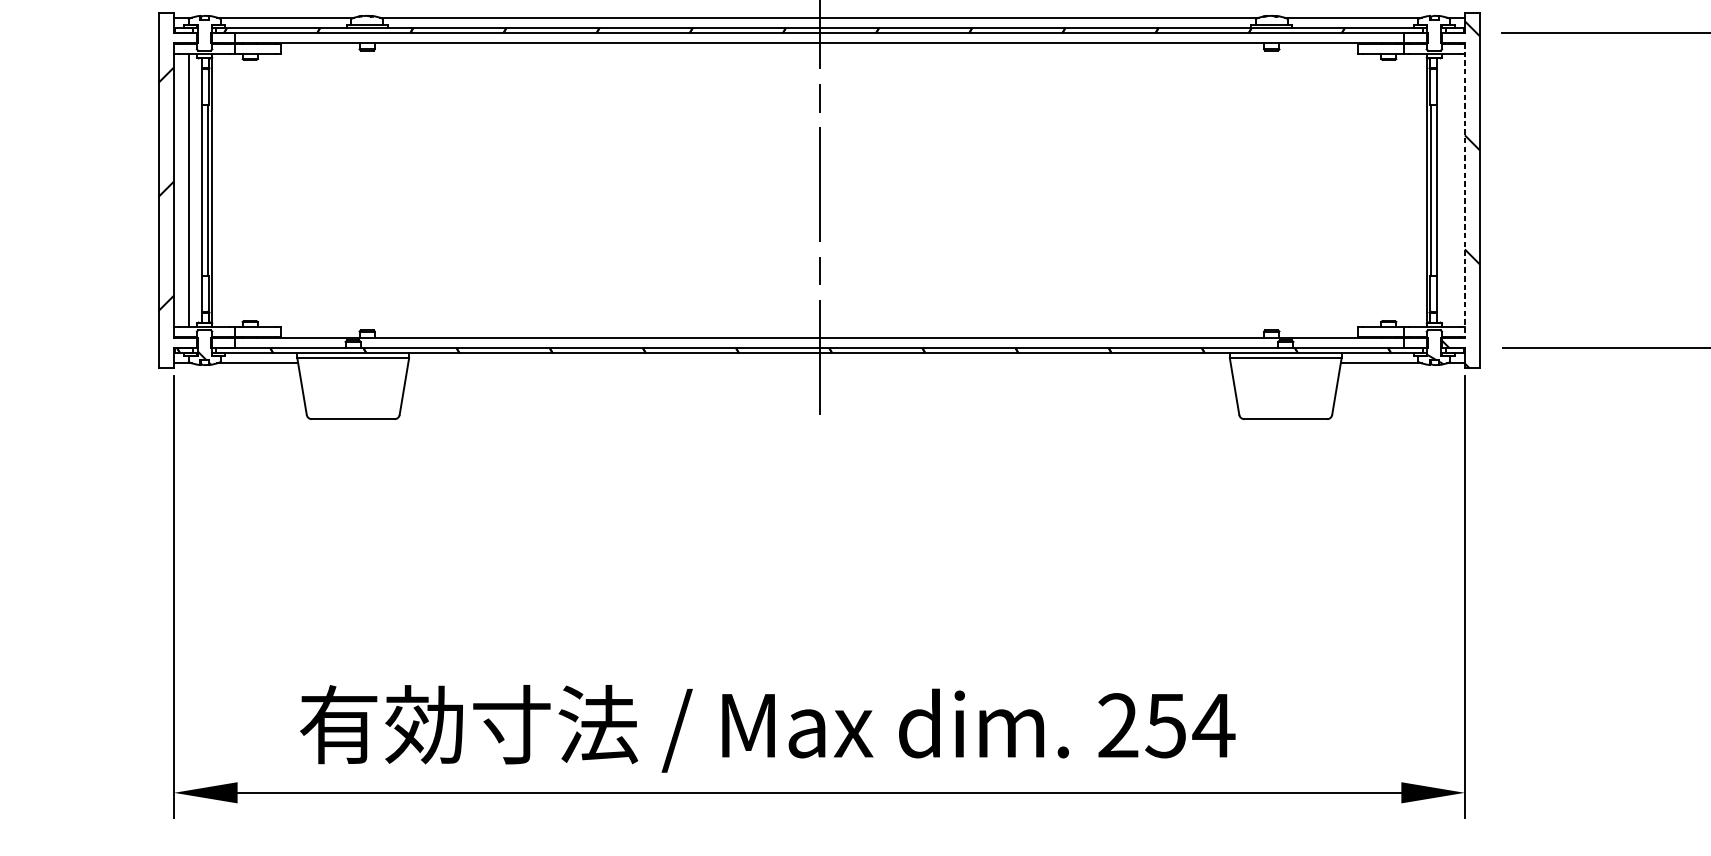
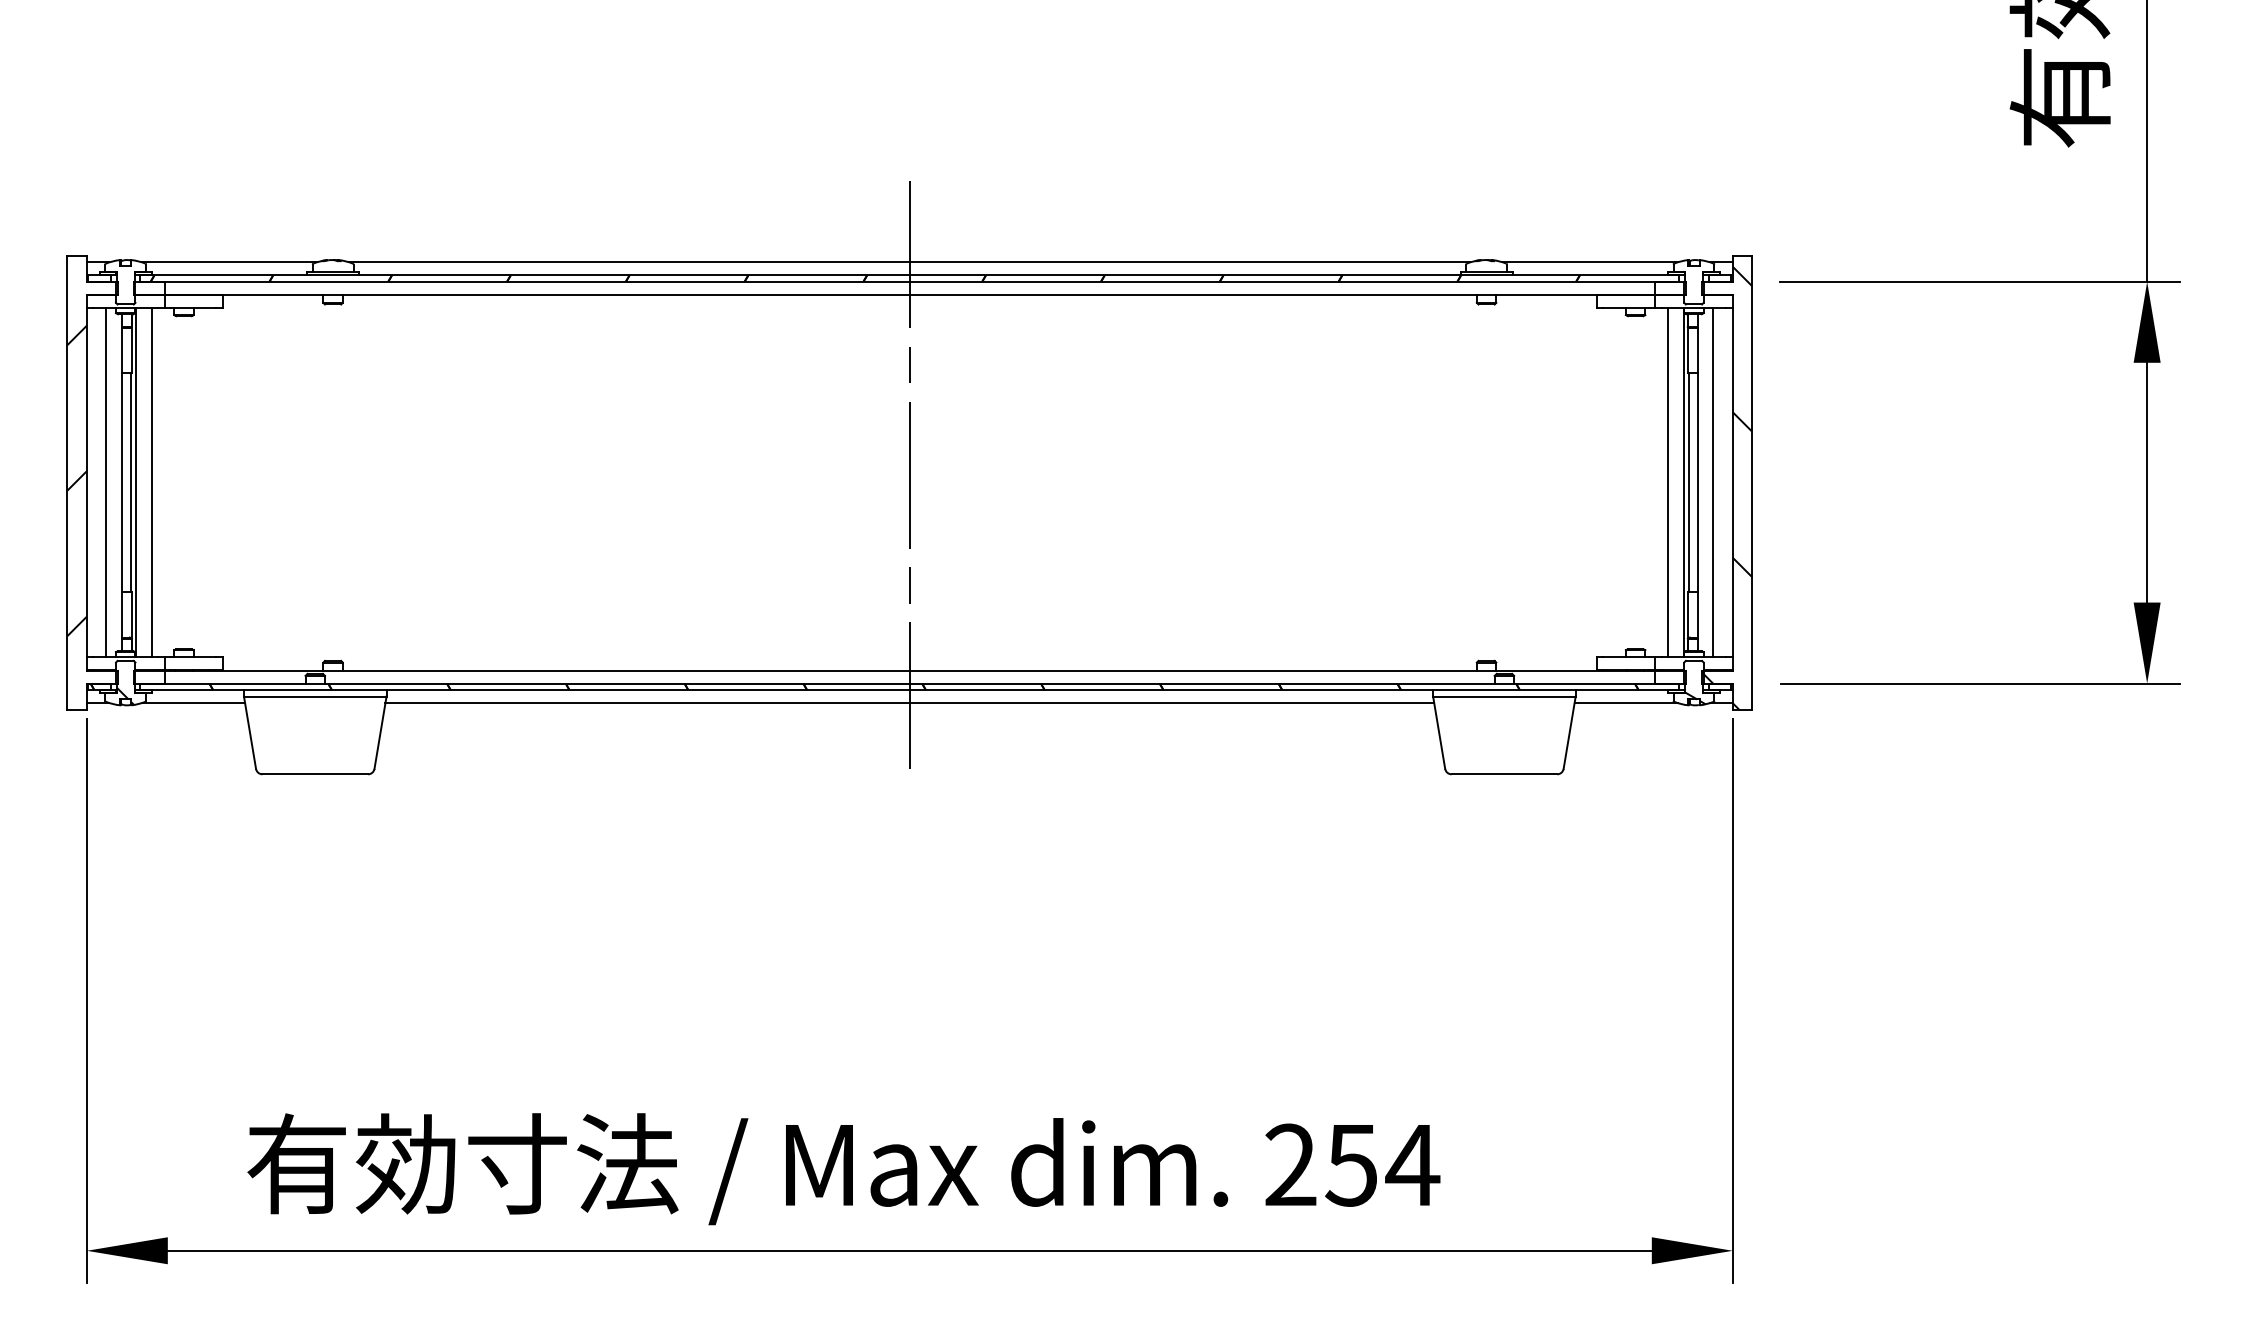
line: (224, 190) -> (151, 482), added
line: (1414, 190) -> (1668, 482), added
line: (1449, 190) -> (1713, 482), added
line: (1464, 190) -> (1732, 482), dashed -> solid
line: (819, 363) -> (909, 703), added

